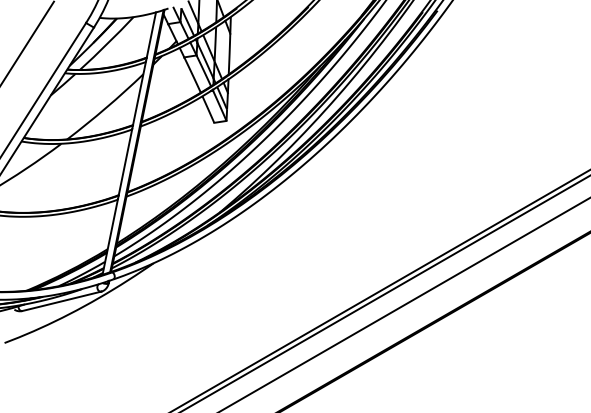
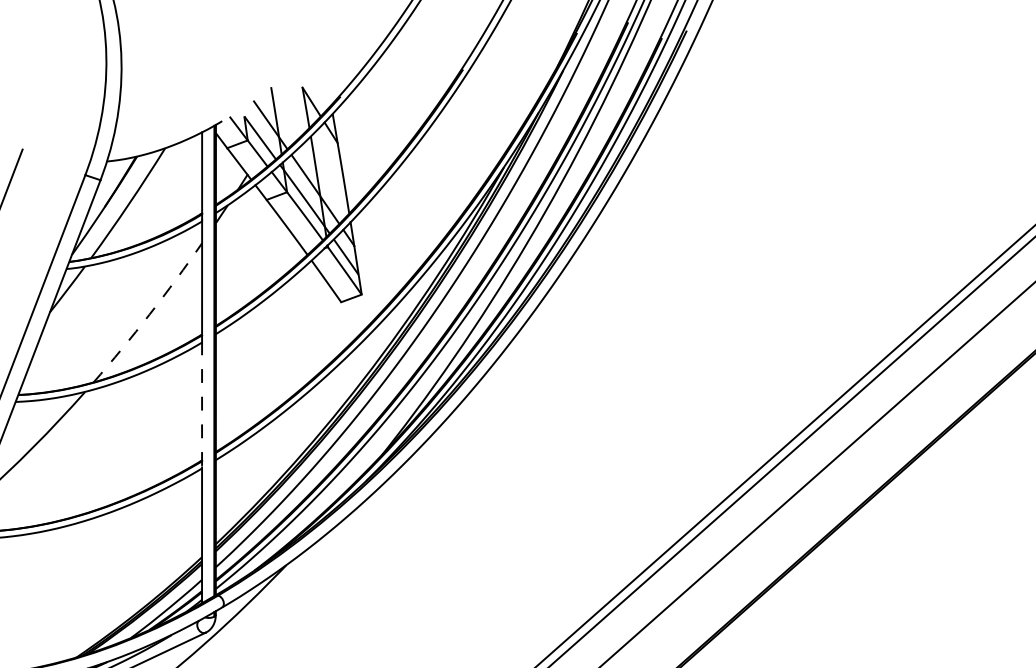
arc: (106, 107) -> (150, 313), solid -> dashed
line: (125, 164) -> (202, 405), solid -> dashed

